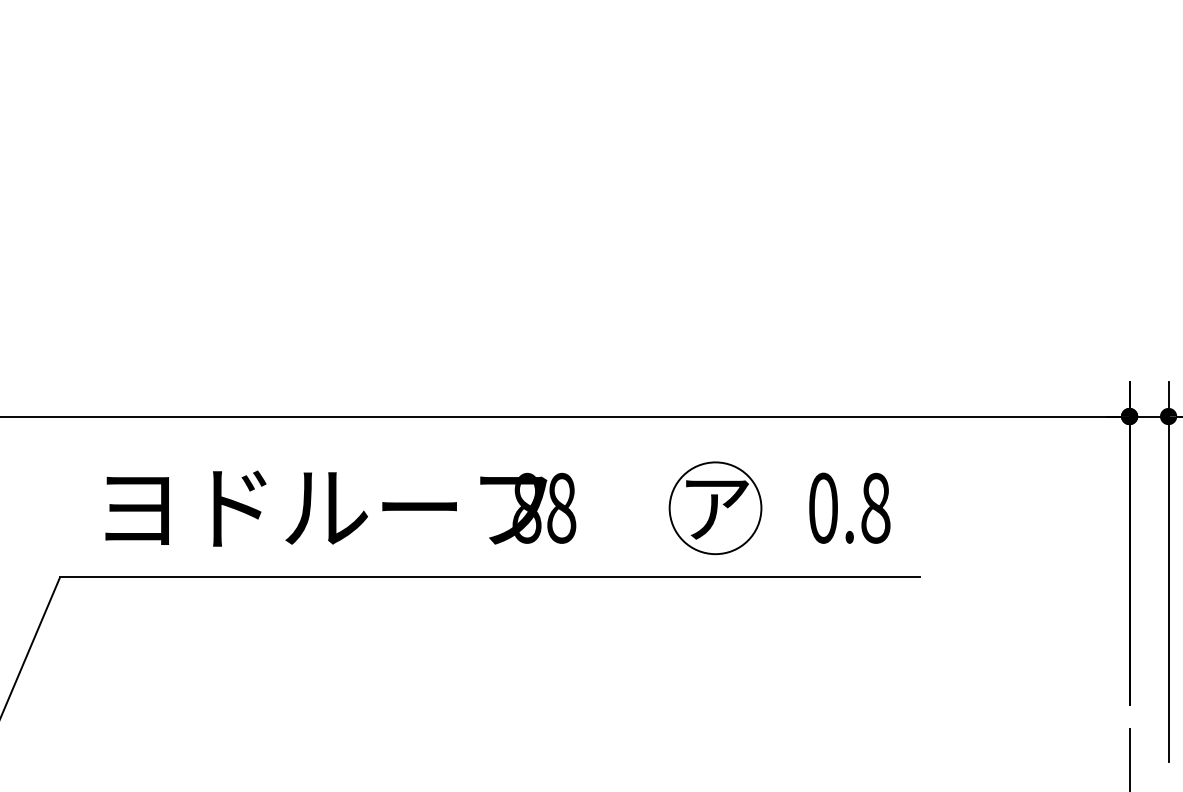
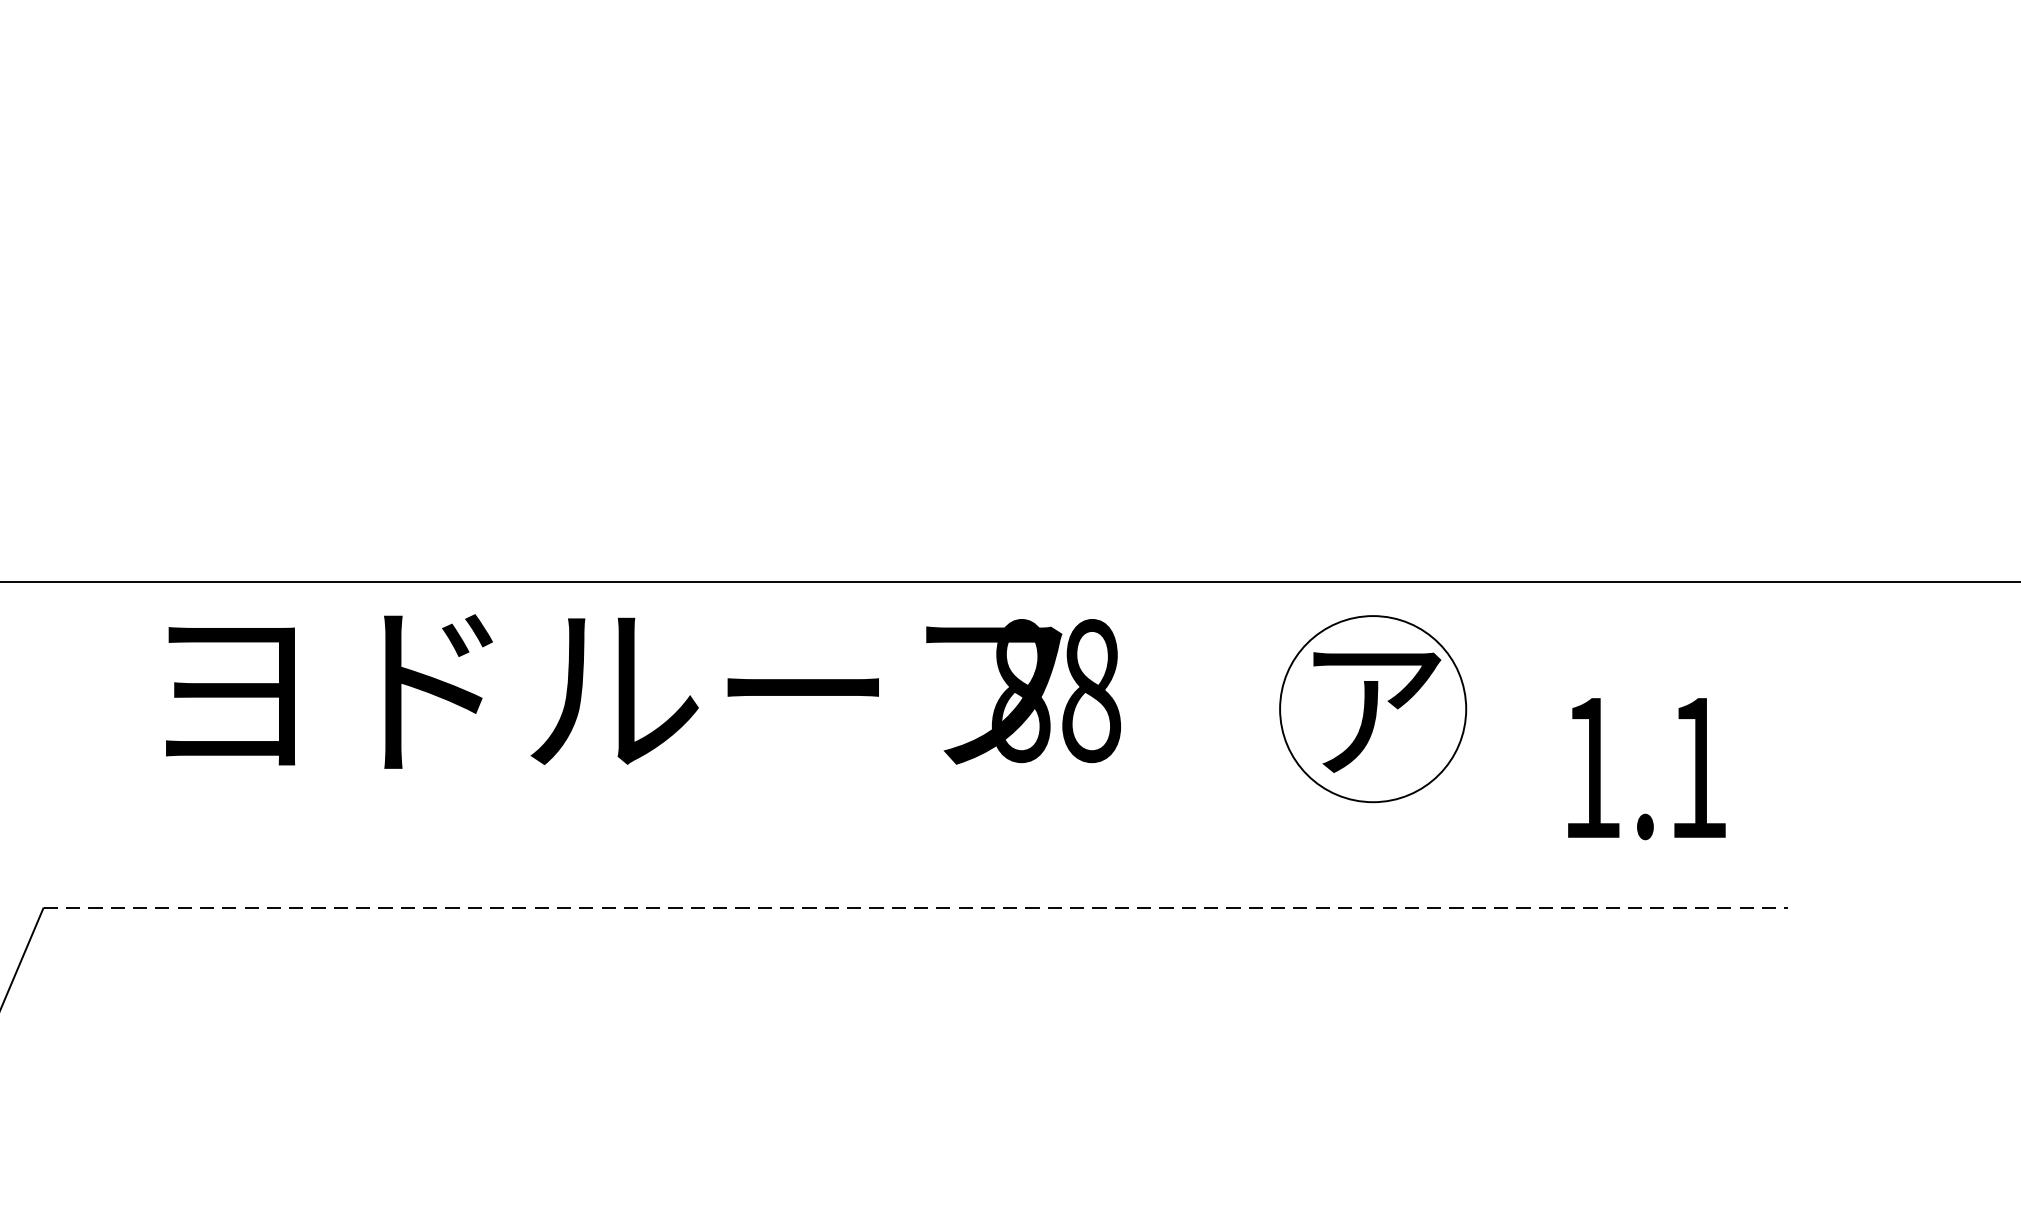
text: (849, 507) -> (1644, 766), 0.8 -> 1.1
text: (340, 508) -> (642, 691), moved
part: (715, 508) -> (1373, 709), moved
line: (490, 577) -> (916, 908), solid -> dashed

